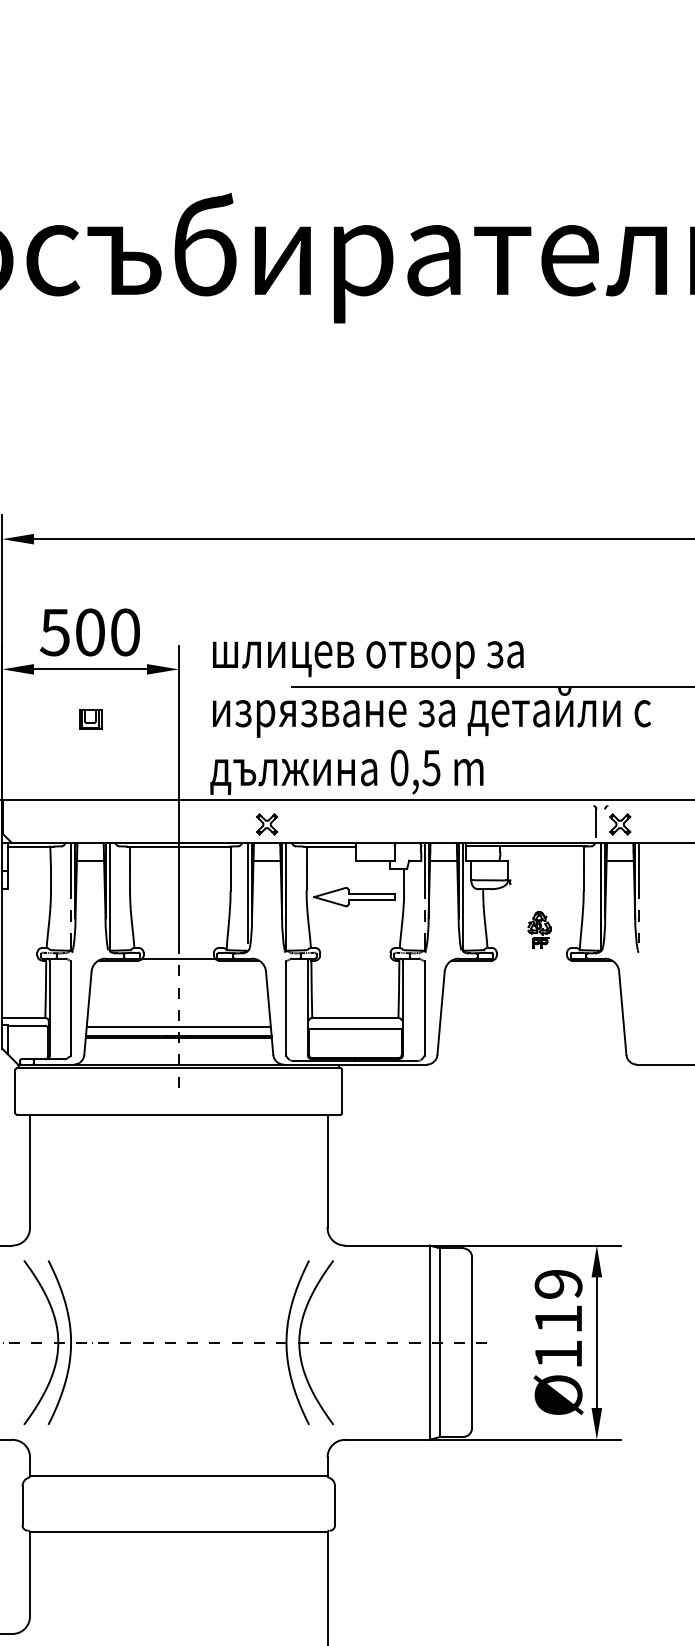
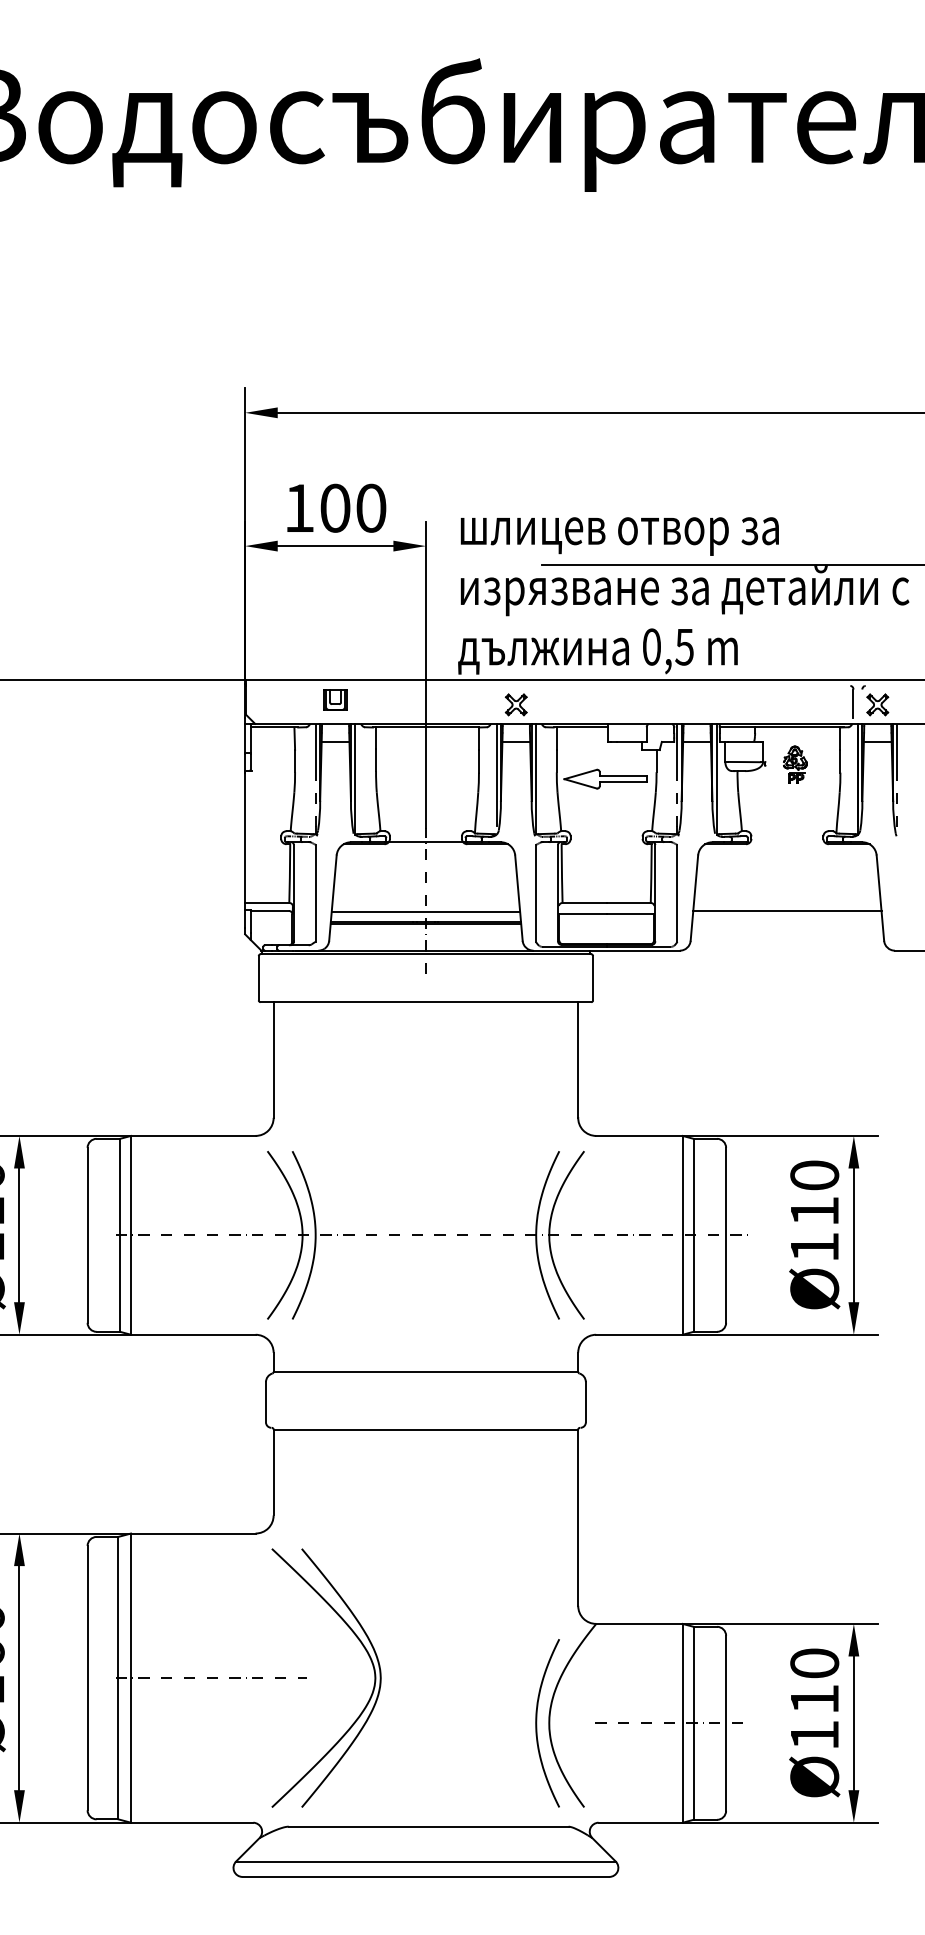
text: (54, 632) -> (298, 508), 500 -> 100
part: (90, 718) -> (335, 699), moved
part: (539, 929) -> (795, 764), moved
line: (532, 1026) -> (787, 911), added
text: (558, 1284) -> (814, 1175), Ø119 -> Ø110

